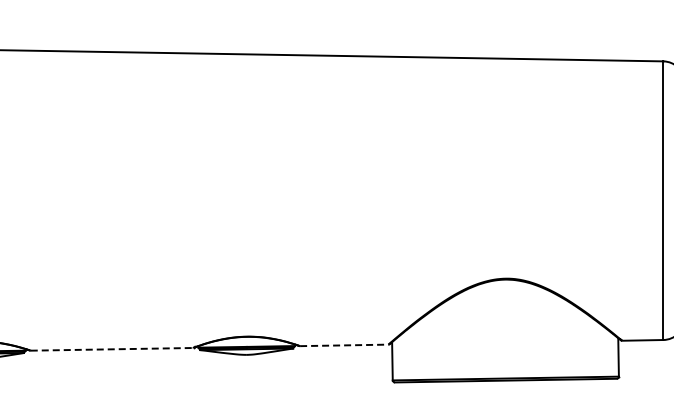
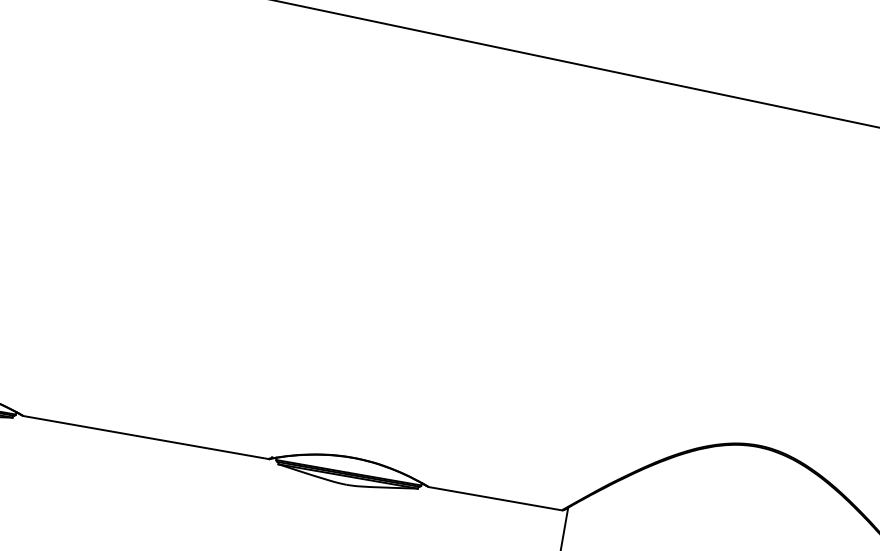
line: (344, 345) -> (495, 498), dashed -> solid
line: (112, 349) -> (146, 437), dashed -> solid

